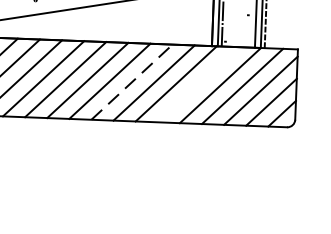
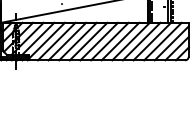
line: (131, 81) -> (109, 41), dashed -> solid
line: (197, 84) -> (141, 41), added

